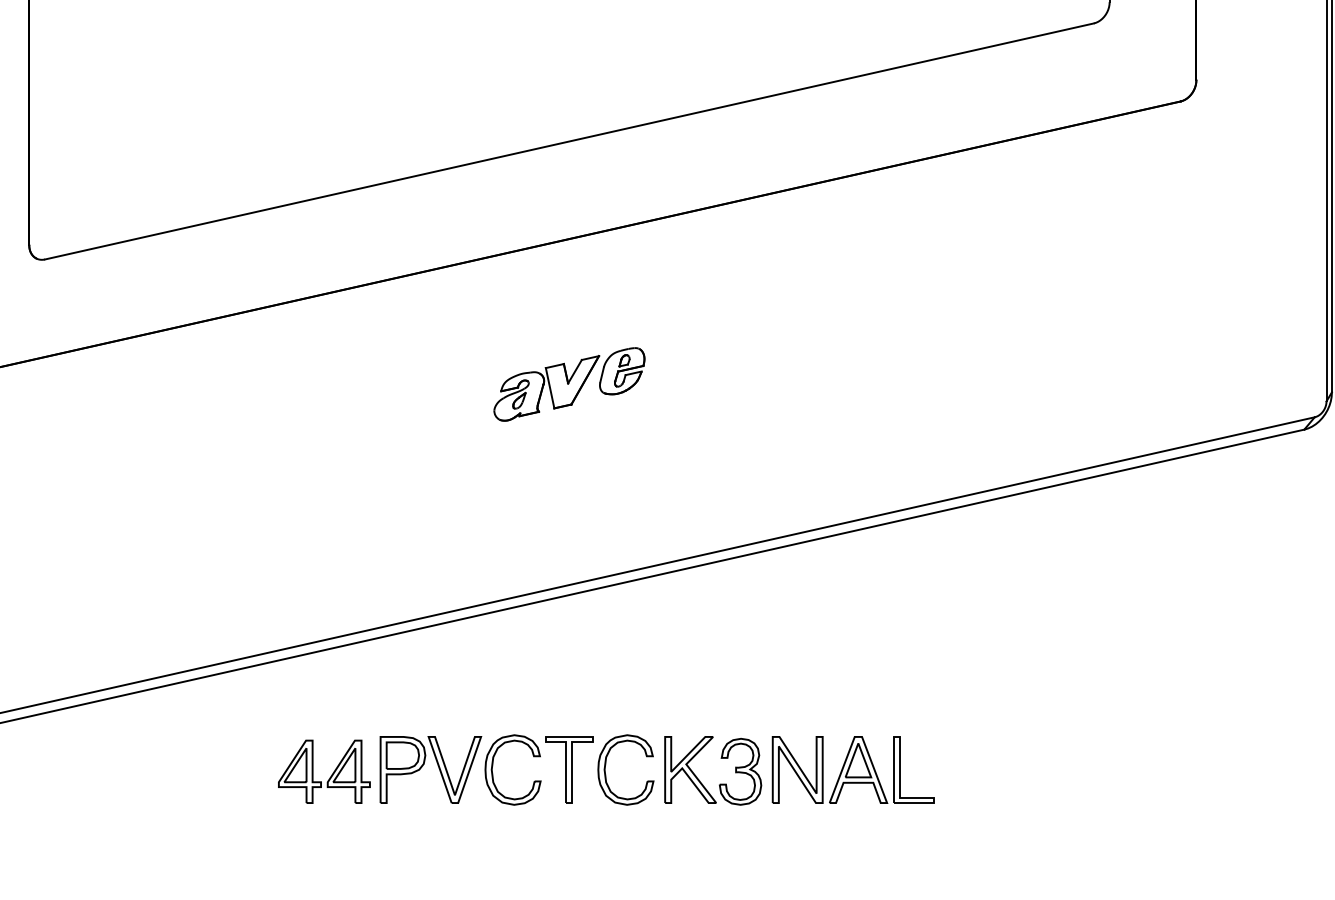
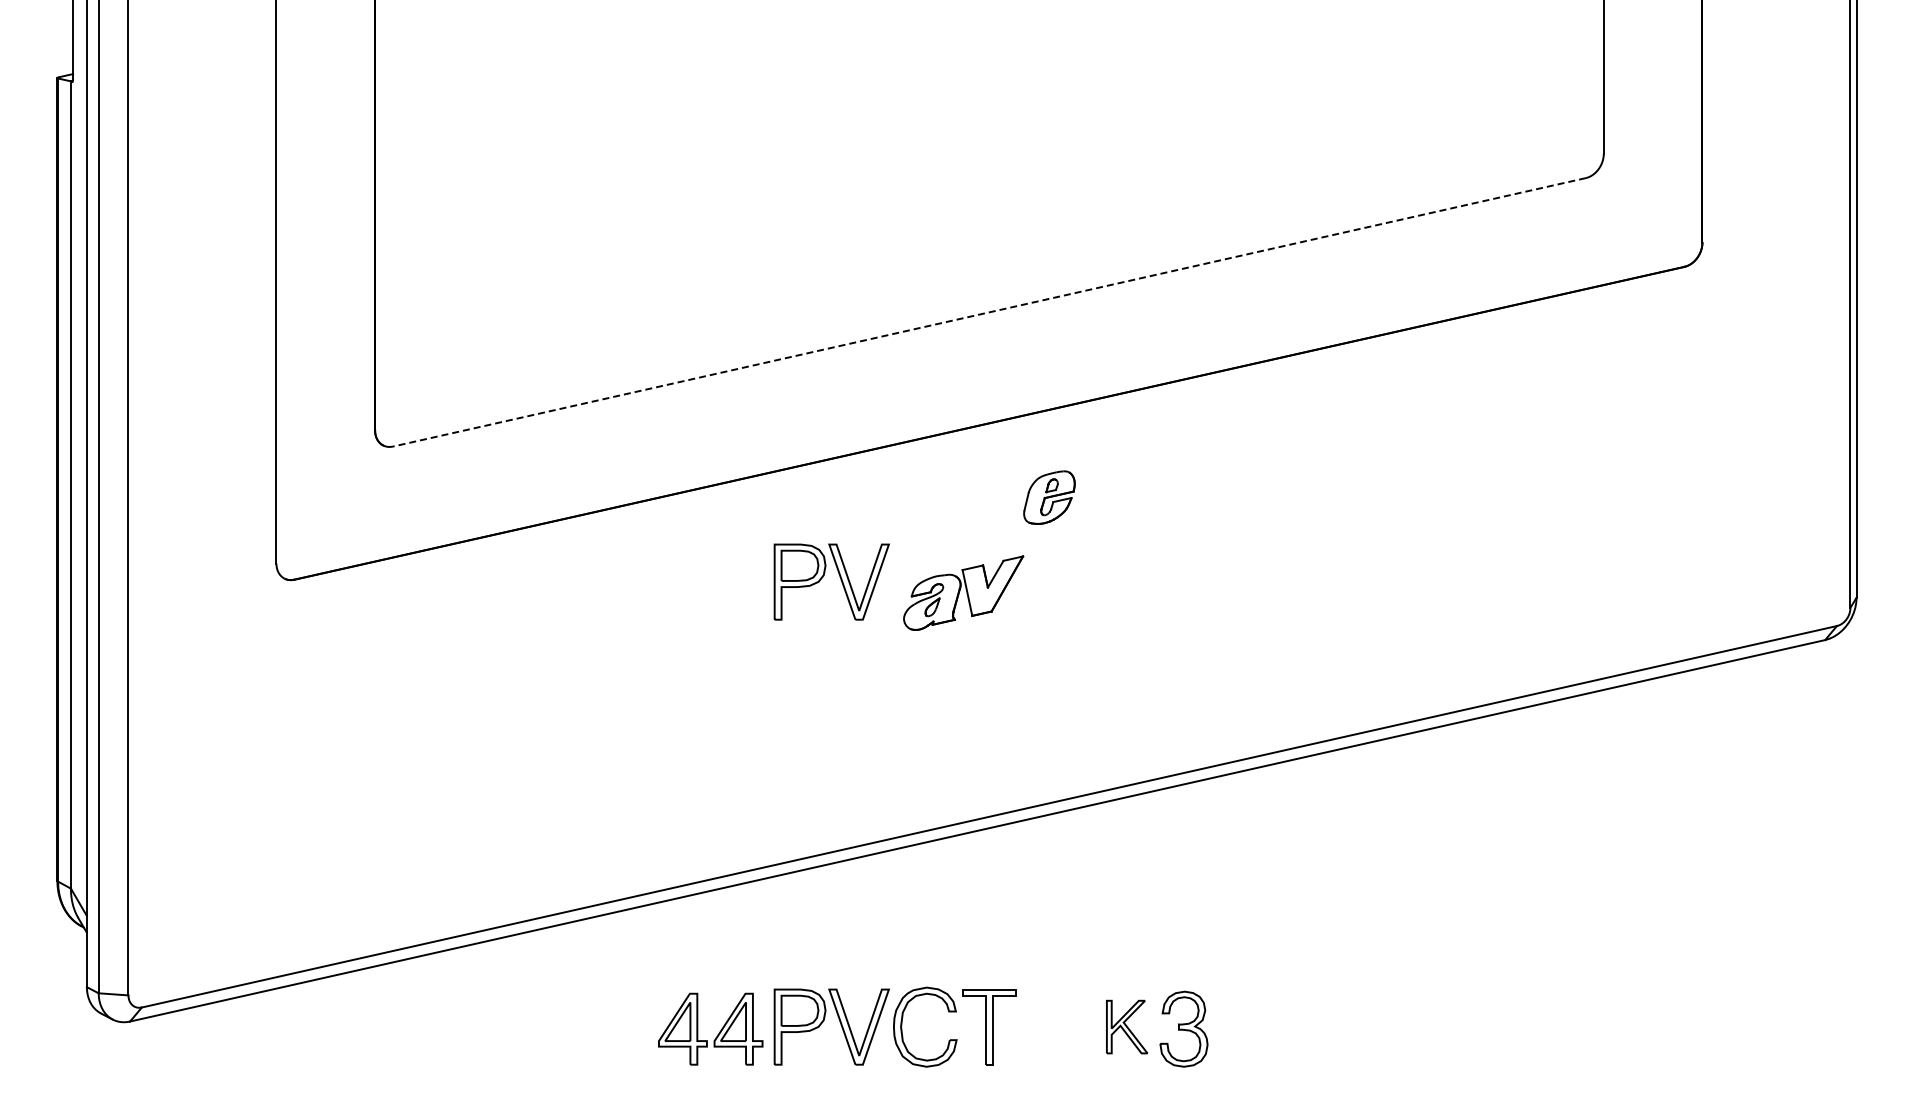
line: (568, 141) -> (988, 312), solid -> dashed
part: (622, 371) -> (1049, 497), moved
part: (423, 374) -> (823, 577), added
part: (606, 764) -> (1031, 1020), removed
part: (689, 769) -> (1126, 1026), size x0.7
part: (852, 769) -> (1311, 1026), removed

